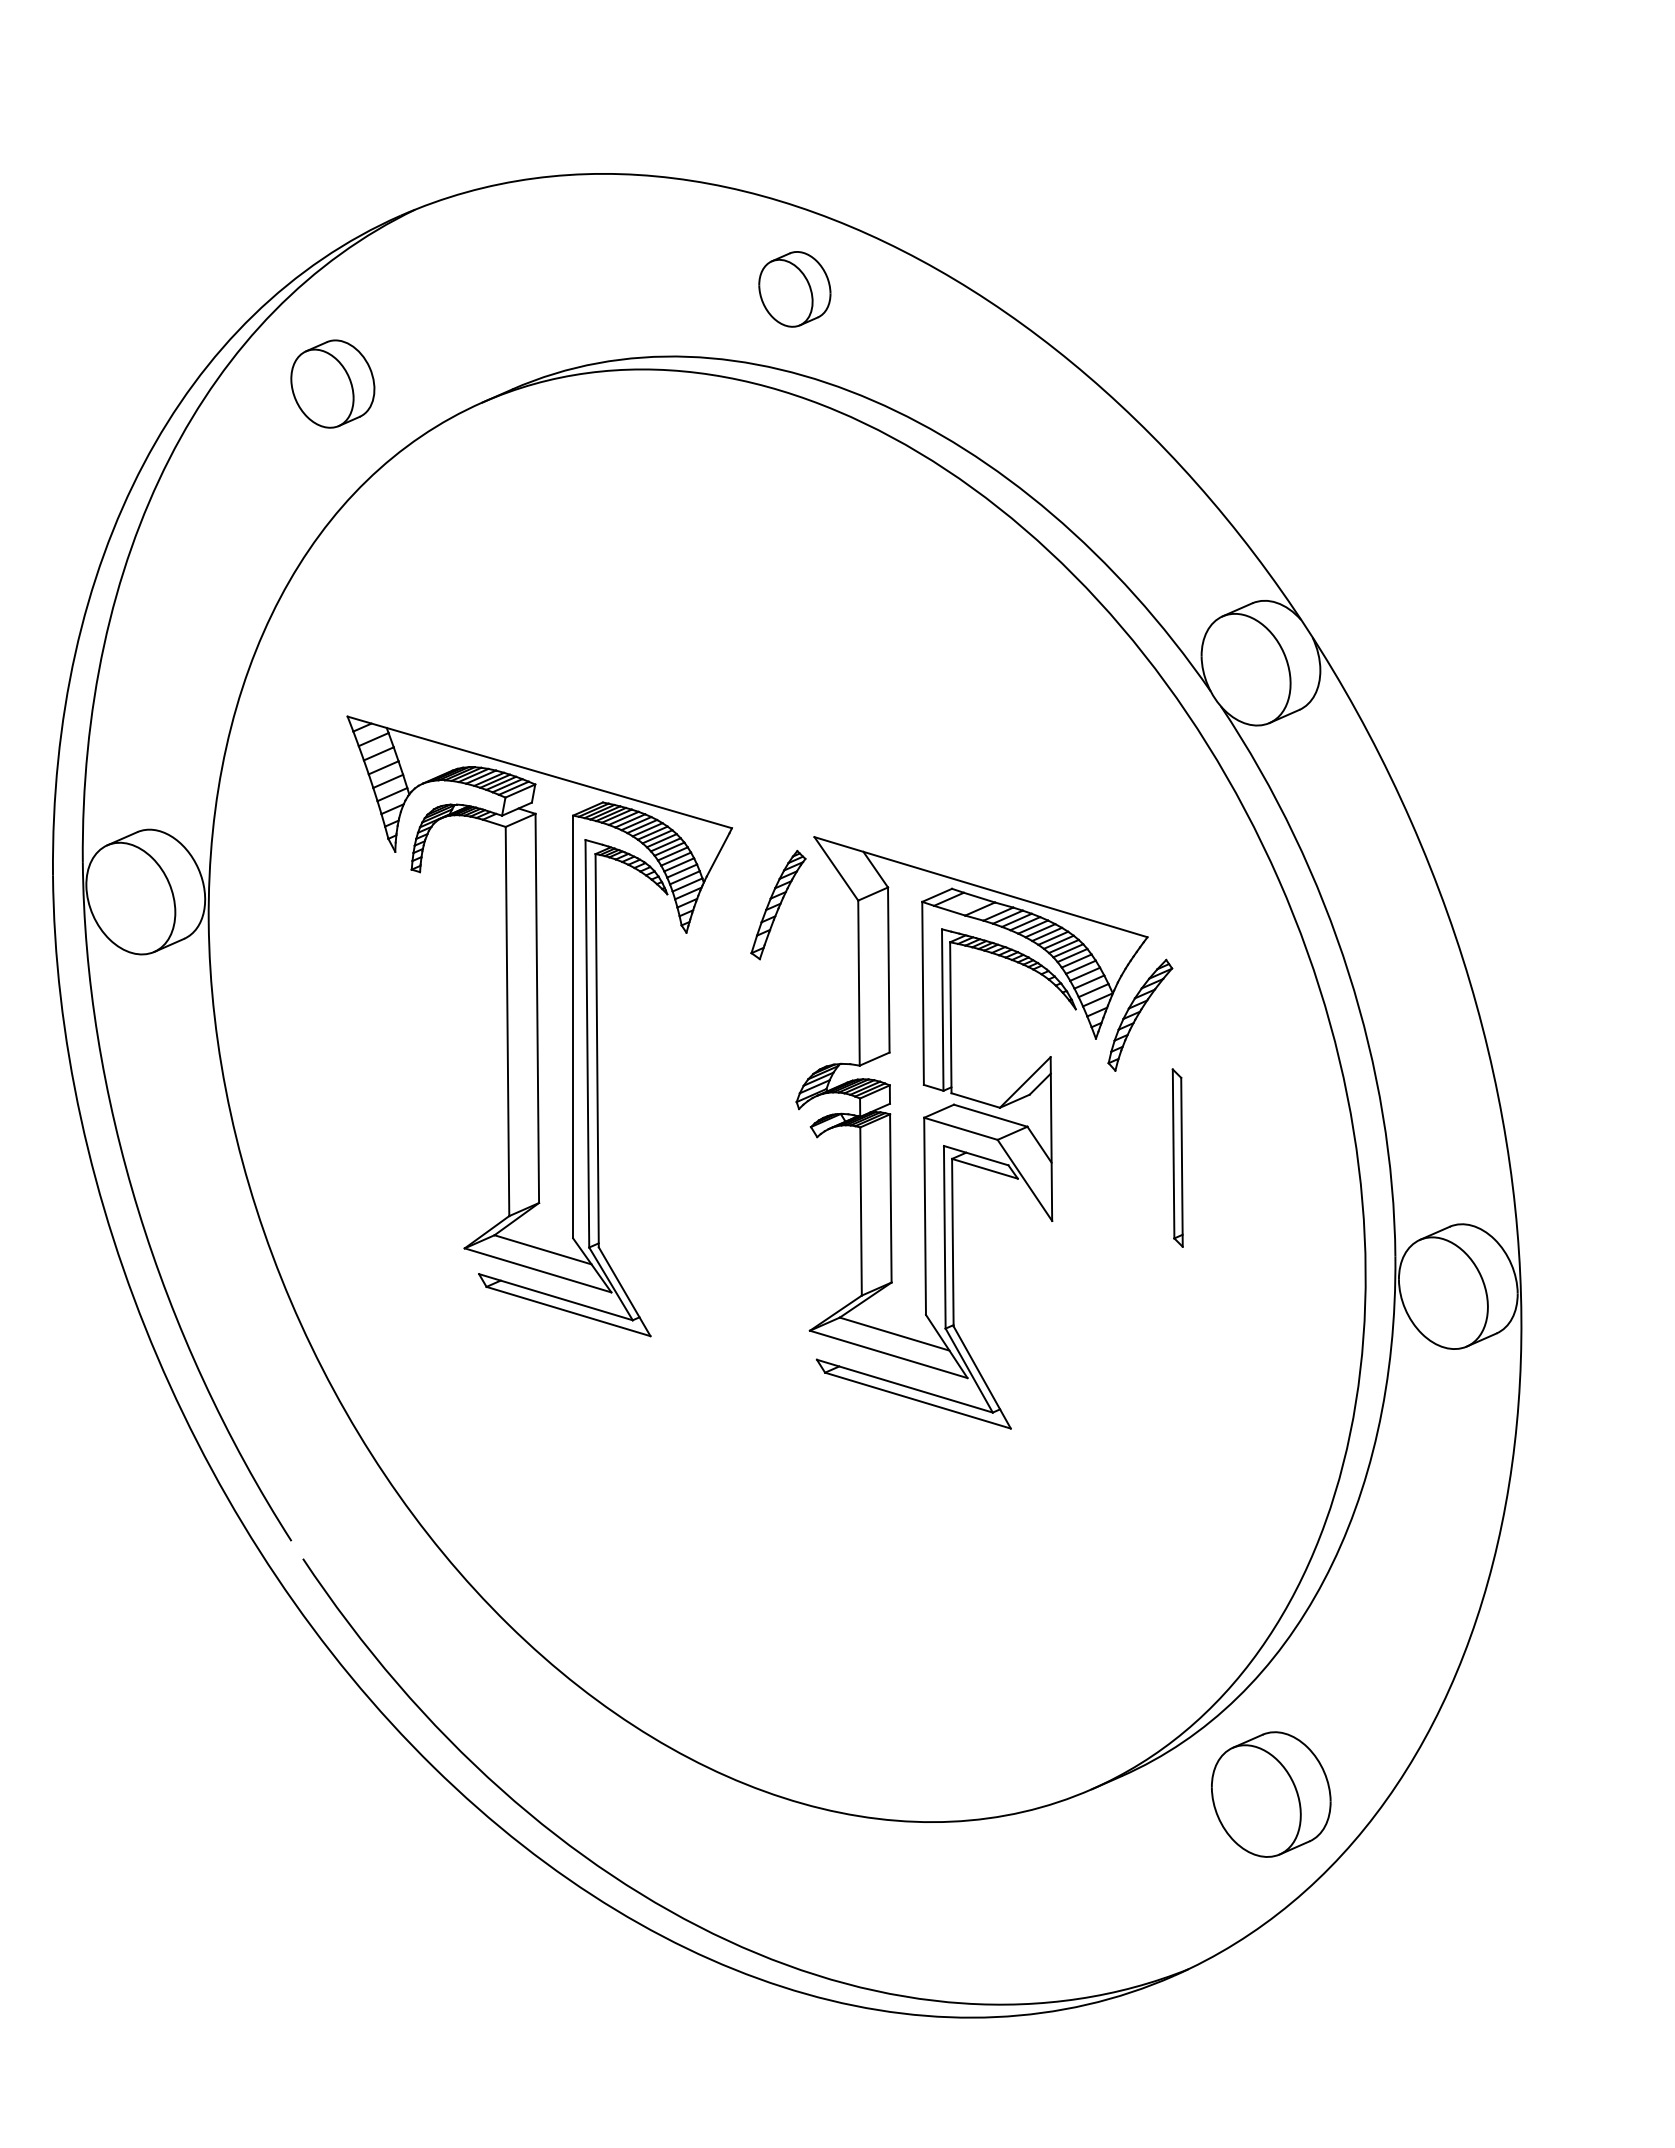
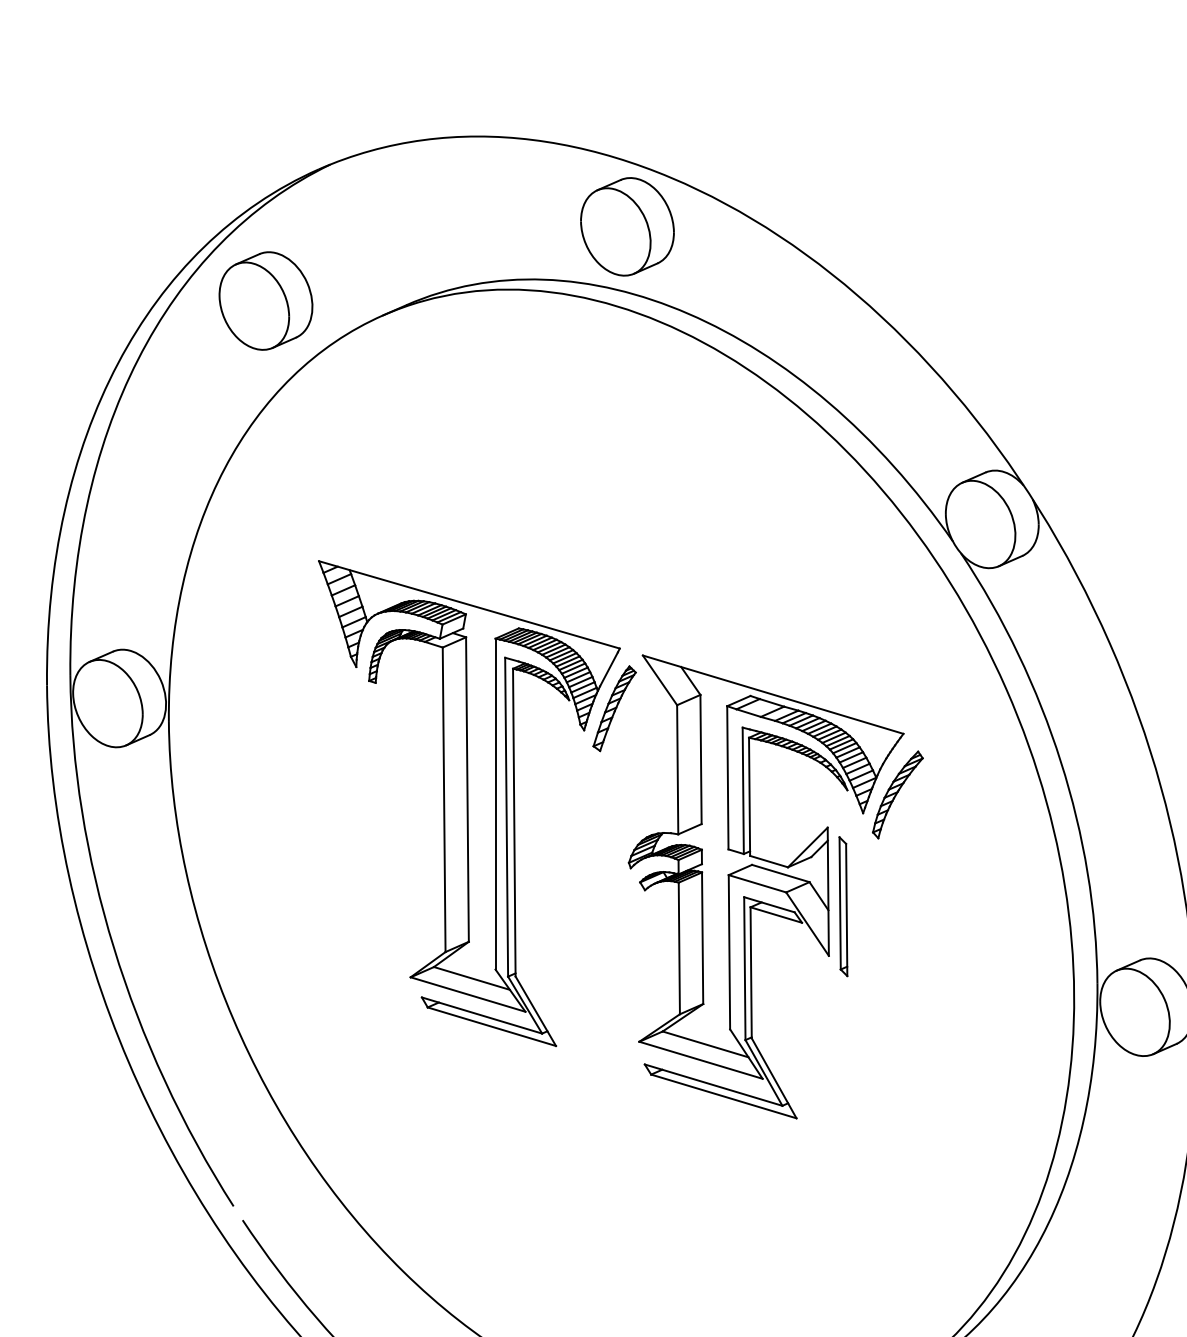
part: (794, 289) -> (627, 226), size x1.67
part: (332, 383) -> (265, 300), size x1.43
part: (539, 1026) -> (469, 803), moved
part: (1177, 1157) -> (843, 906), moved

